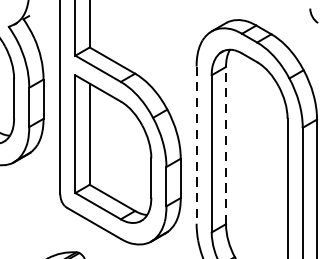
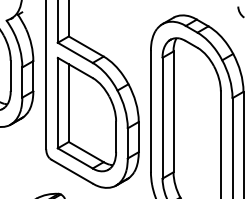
line: (225, 145) -> (173, 111), dashed -> solid
line: (196, 146) -> (150, 112), dashed -> solid

